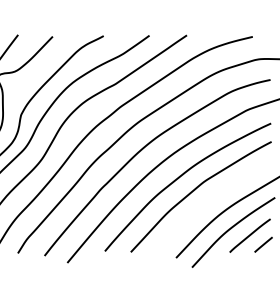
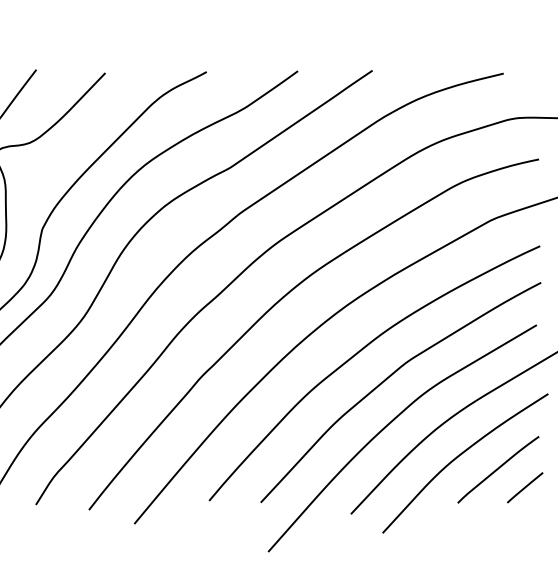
curve: (195, 213) -> (389, 425), added

